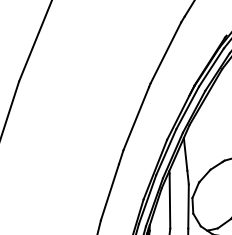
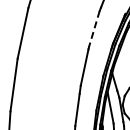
line: (166, 53) -> (94, 29), solid -> dashed

